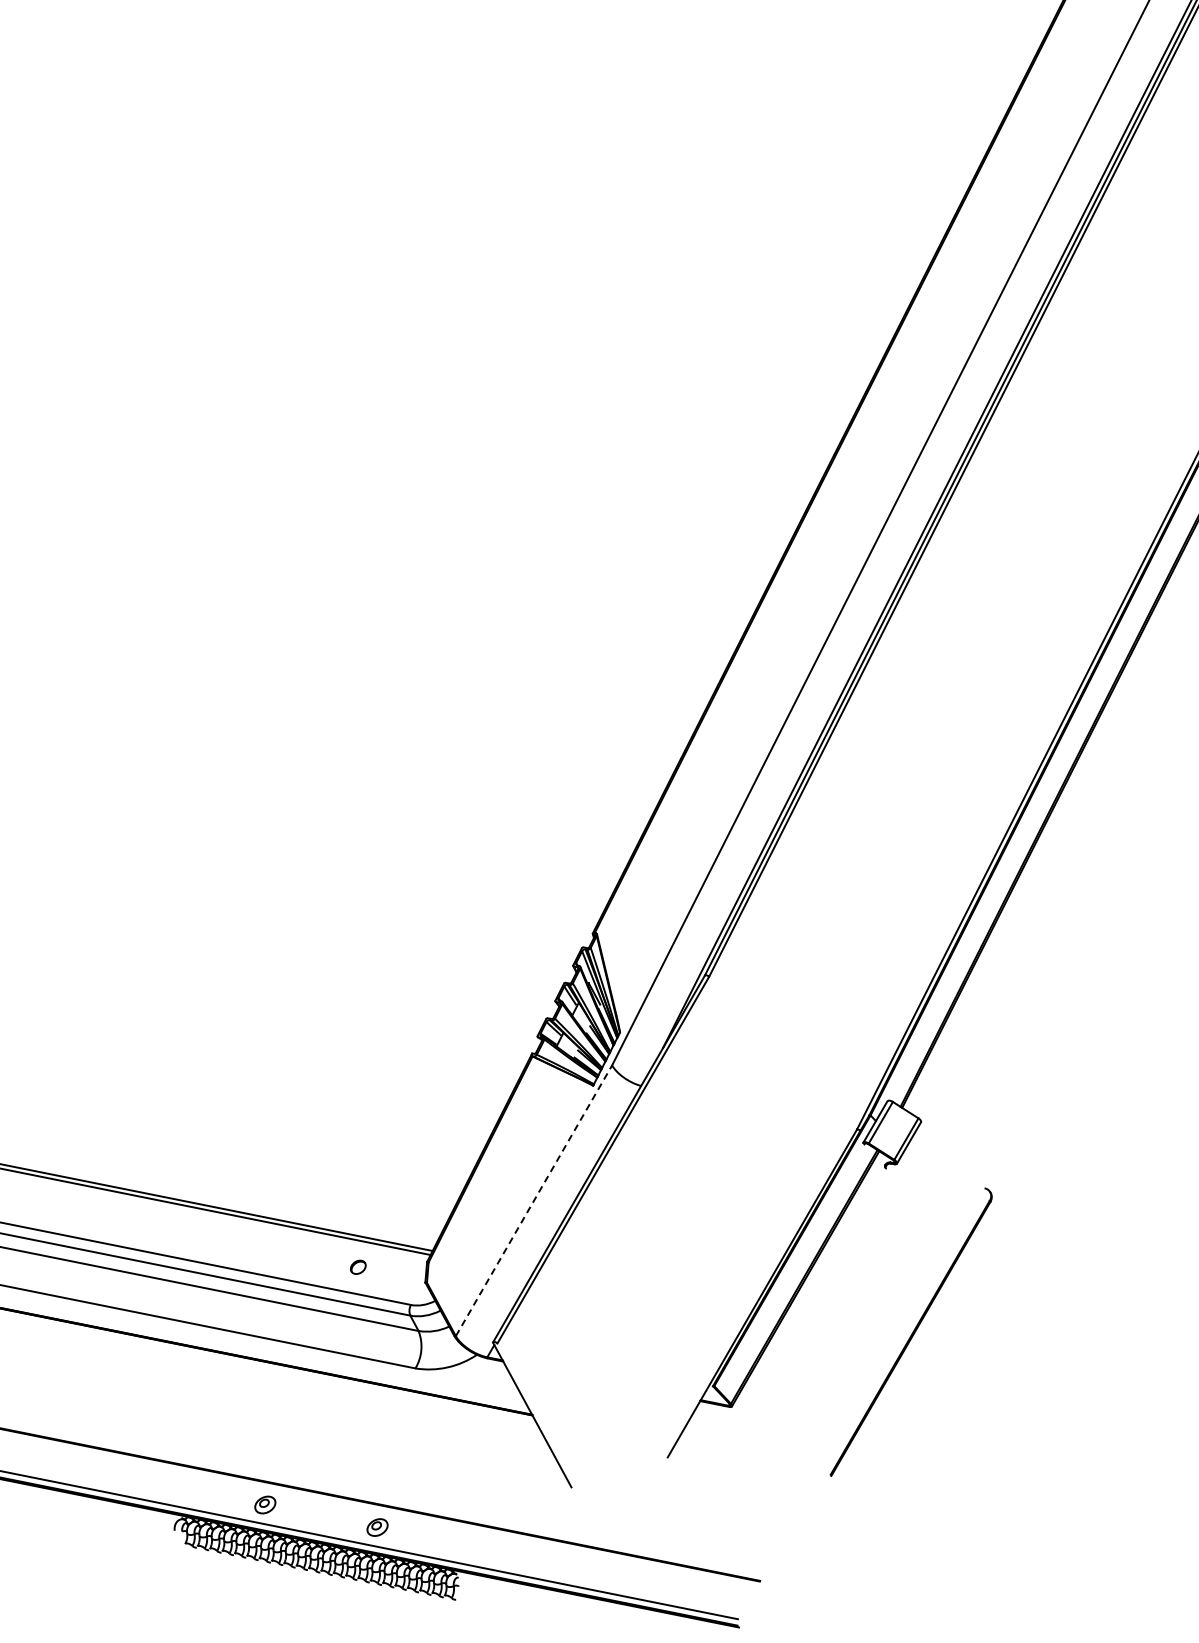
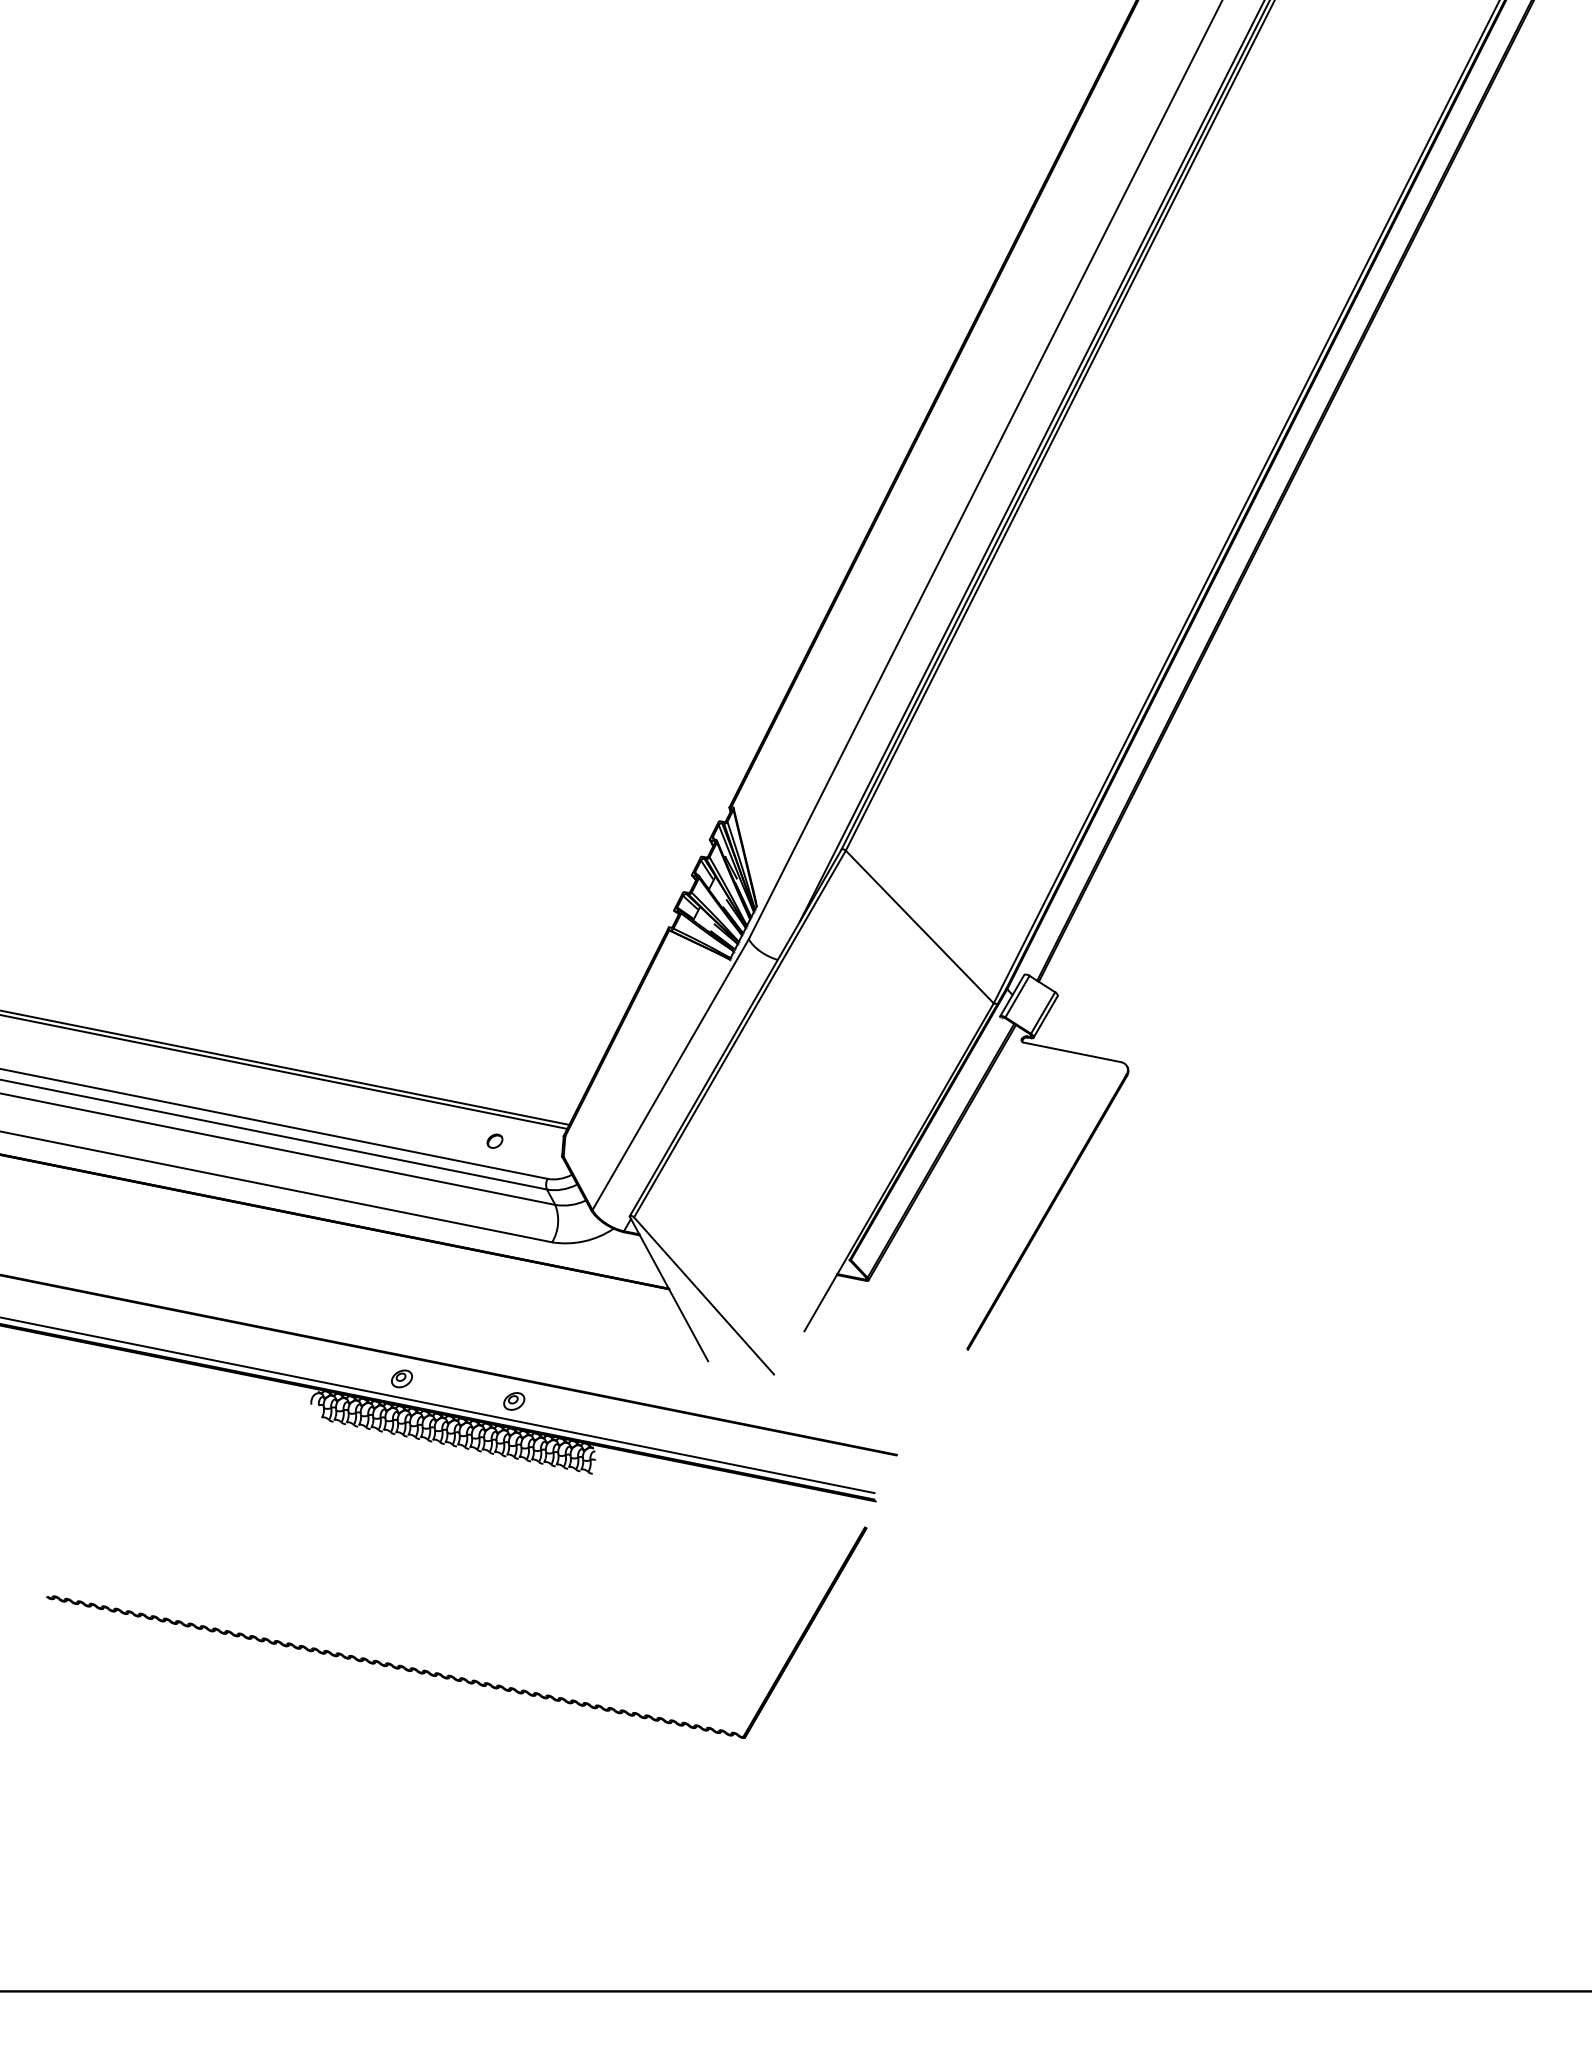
line: (782, 1052) -> (919, 926), added
line: (935, 1178) -> (1072, 1052), added
line: (533, 1200) -> (670, 1074), dashed -> solid
line: (567, 1421) -> (704, 1295), added

